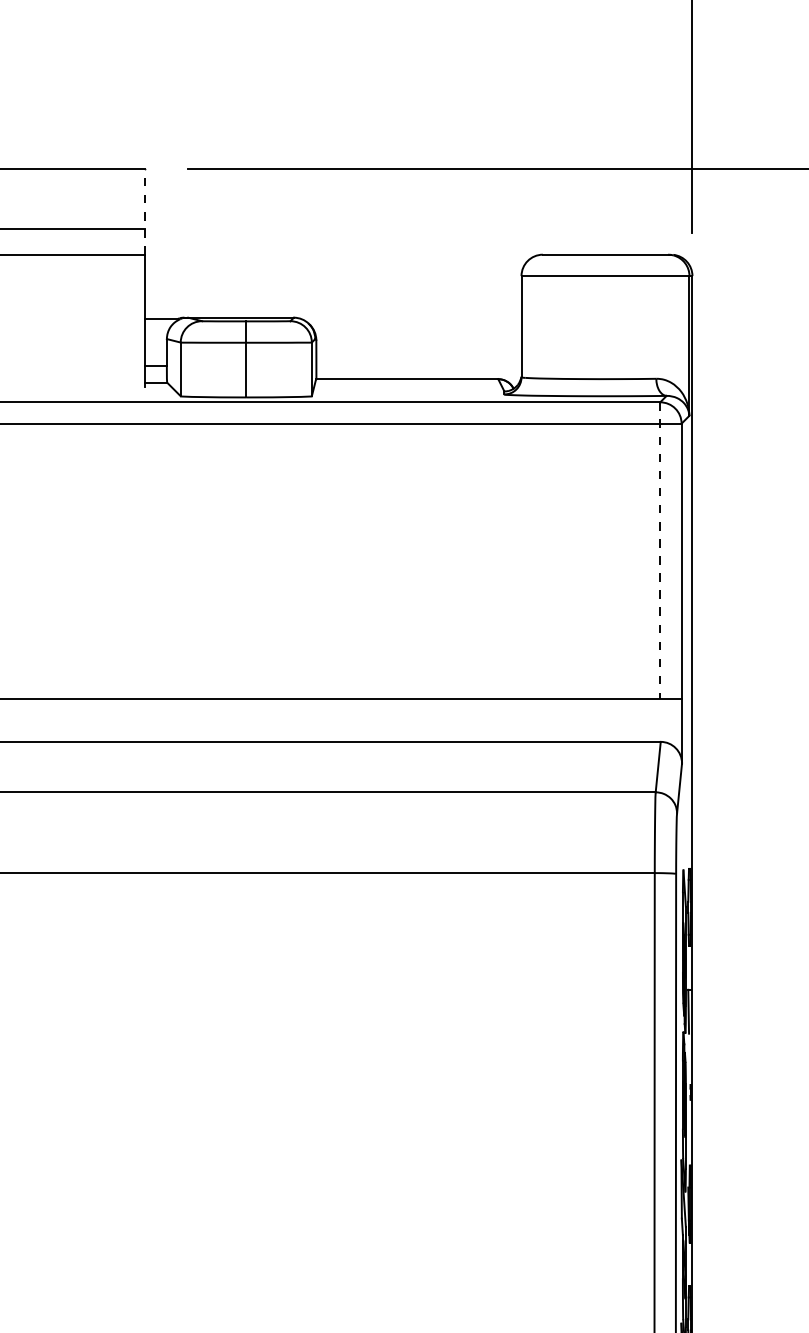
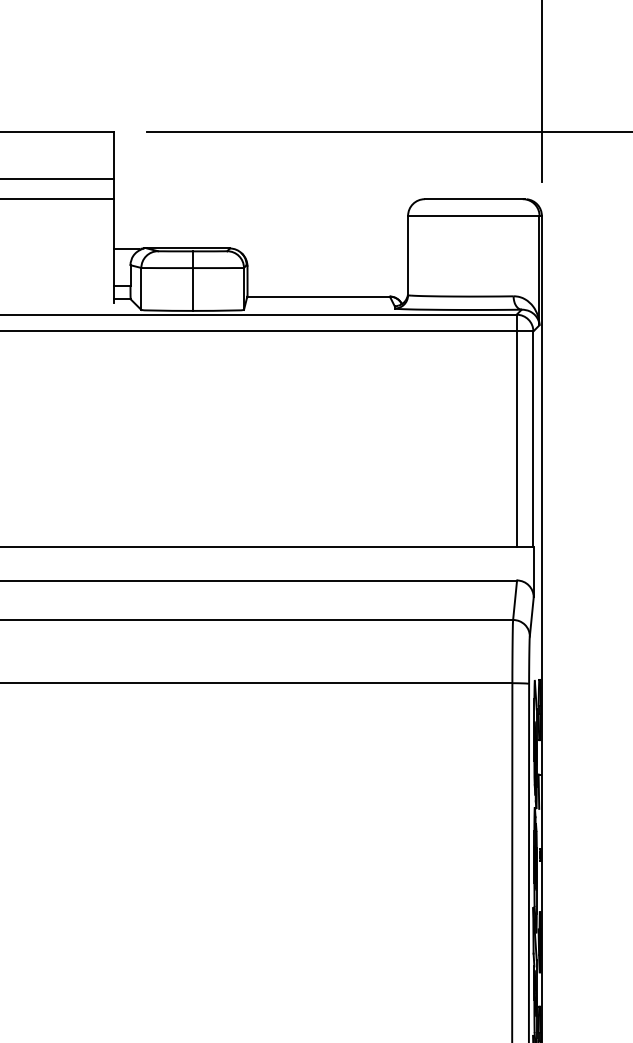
line: (145, 211) -> (113, 165), dashed -> solid
line: (660, 551) -> (516, 431), dashed -> solid

